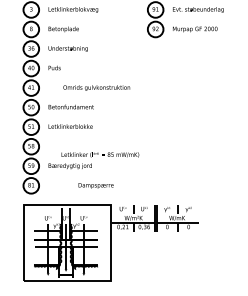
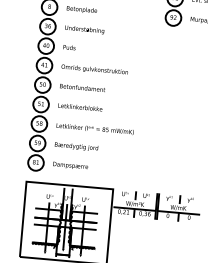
text: (96, 87) -> (94, 69), moved
text: (100, 154) -> (95, 128), moved
text: (95, 185) -> (70, 165), moved

